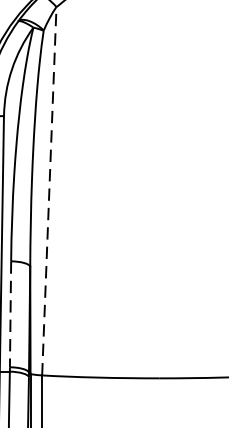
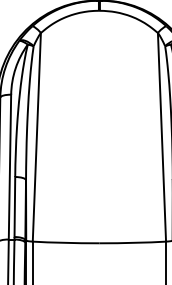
line: (48, 189) -> (36, 136), dashed -> solid
line: (9, 315) -> (14, 207), dashed -> solid

